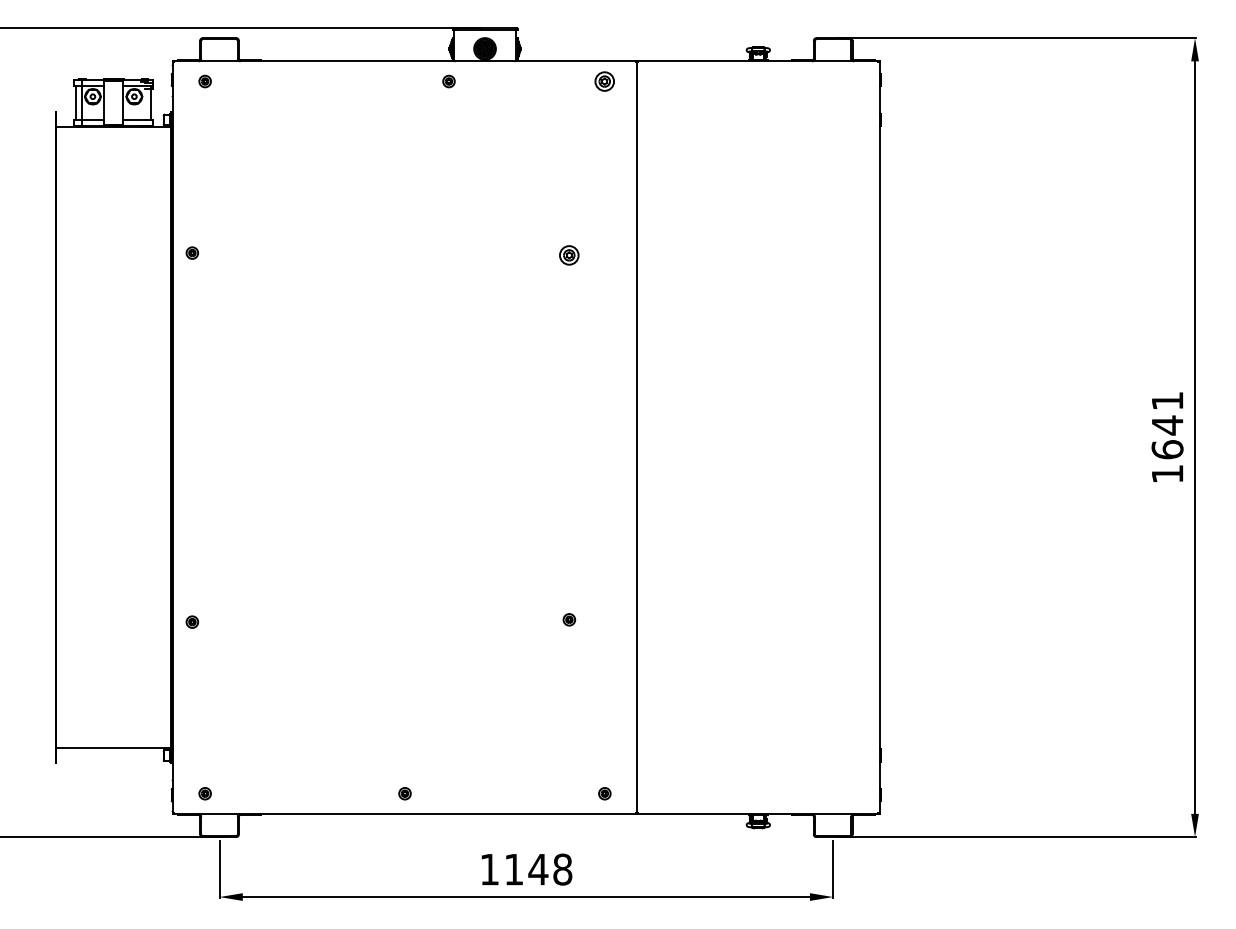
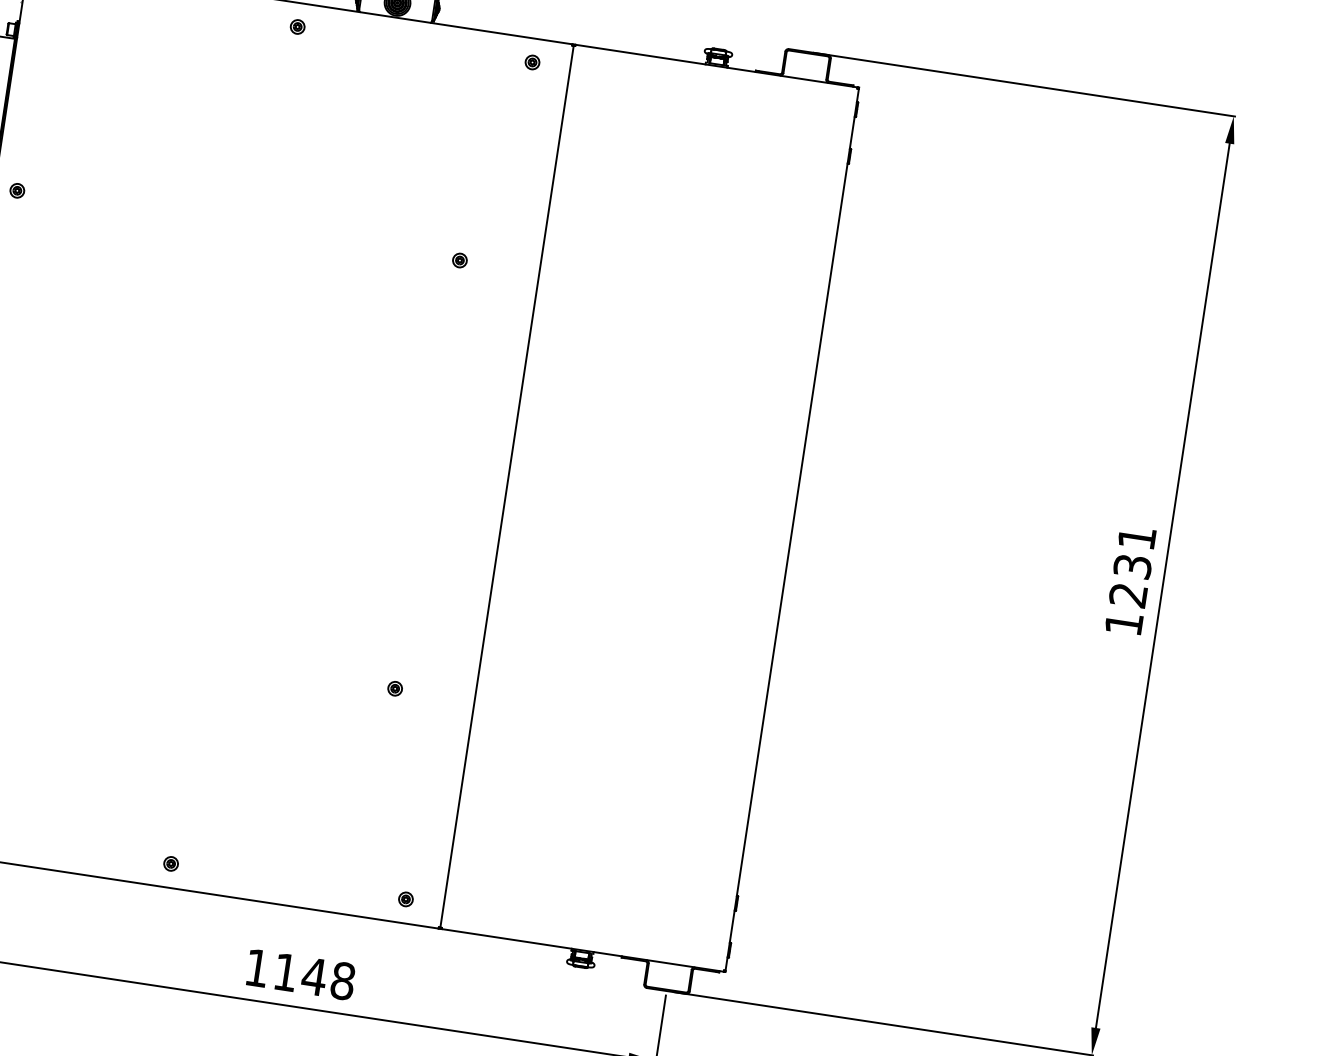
part: (448, 81) -> (297, 26), moved
part: (604, 81) -> (532, 62), size x0.62
part: (569, 255) -> (460, 260), size x0.62
text: (1167, 437) -> (1130, 580), 1641 -> 1231

